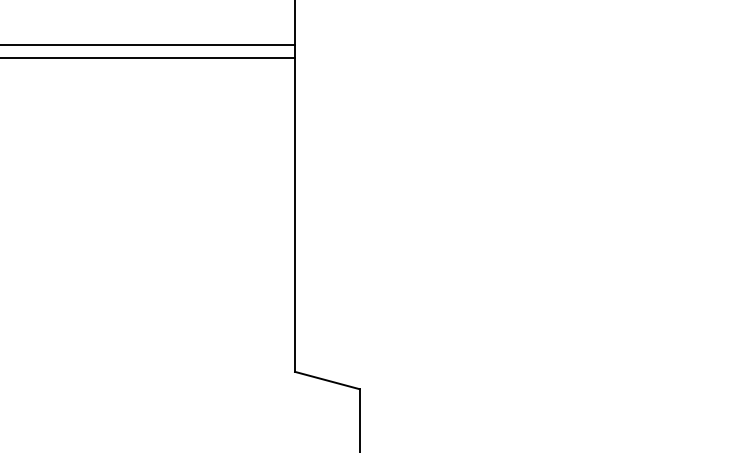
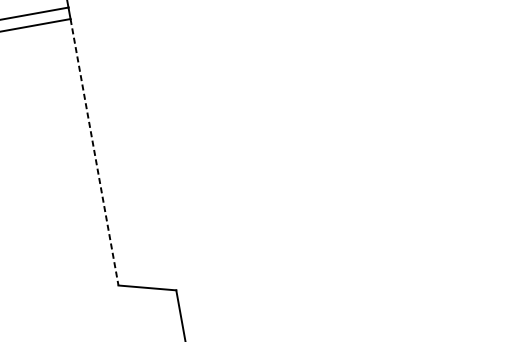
line: (295, 215) -> (94, 152), solid -> dashed

